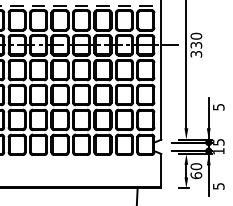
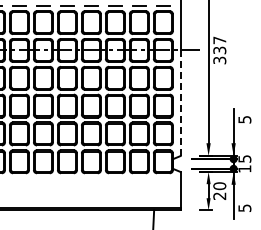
text: (196, 36) -> (219, 40), 330 -> 337
line: (161, 92) -> (180, 103), solid -> dashed
text: (196, 175) -> (219, 196), 60 -> 20

